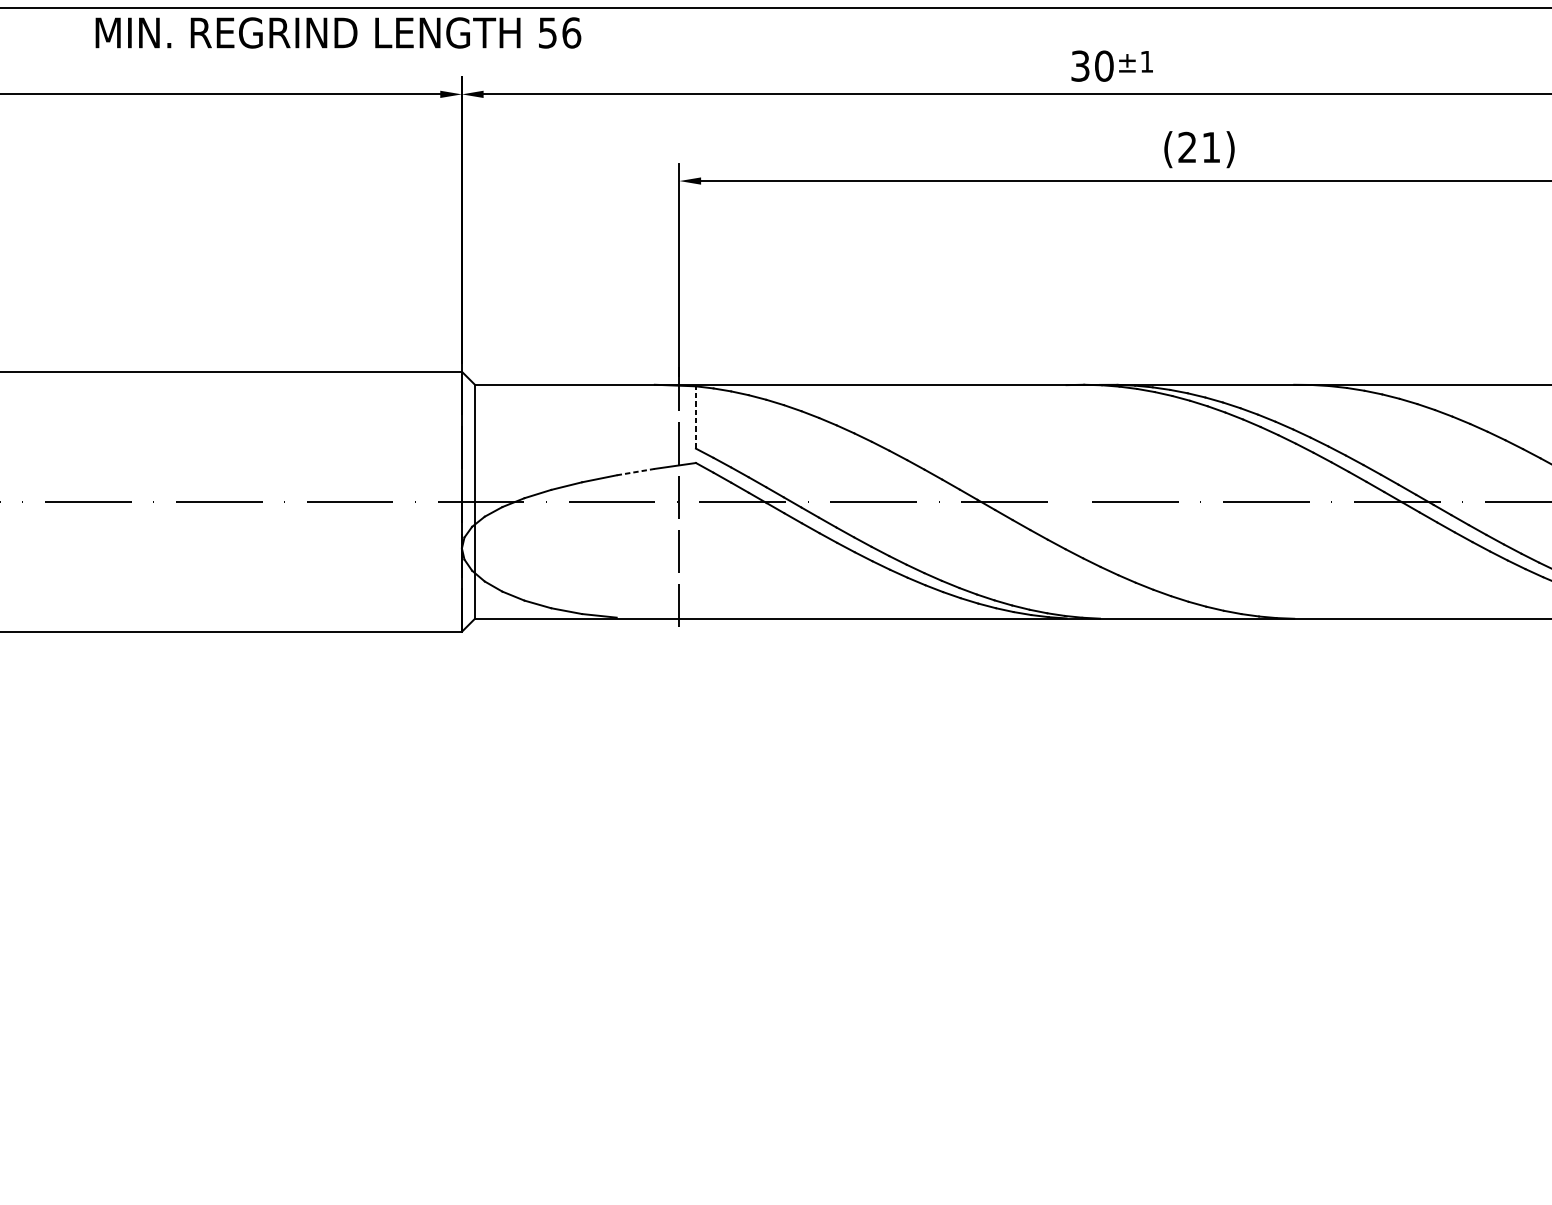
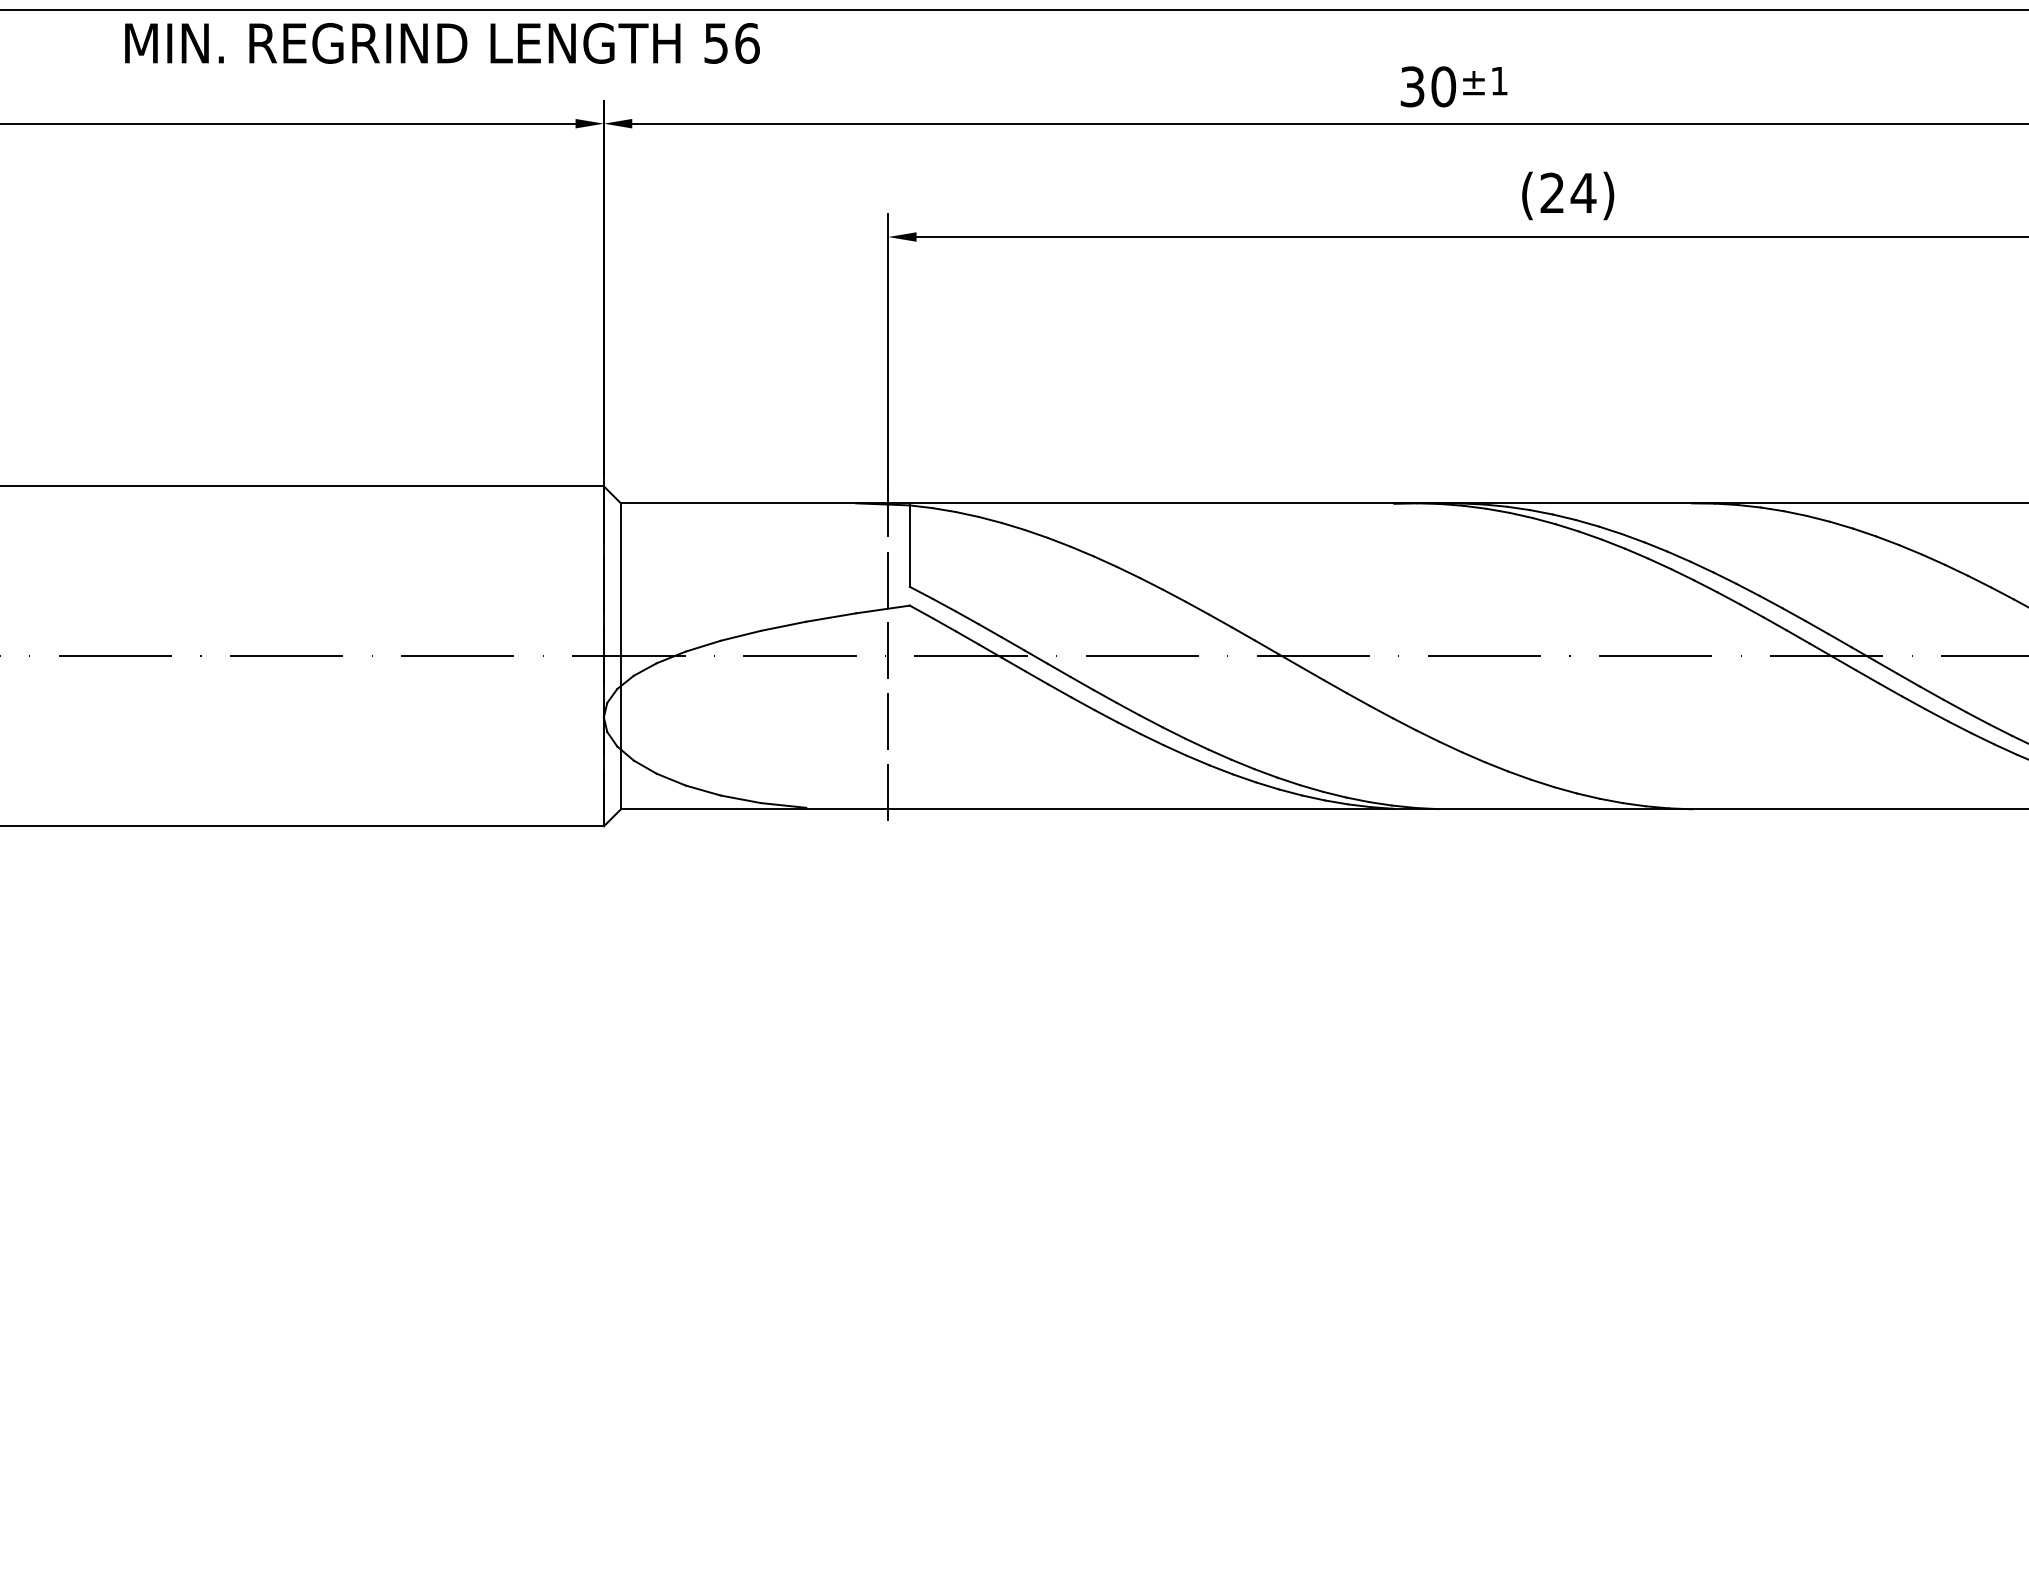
text: (1211, 147) -> (1583, 192), (21) -> (24)
line: (695, 417) -> (909, 546), dashed -> solid
line: (636, 472) -> (831, 617), dashed -> solid

